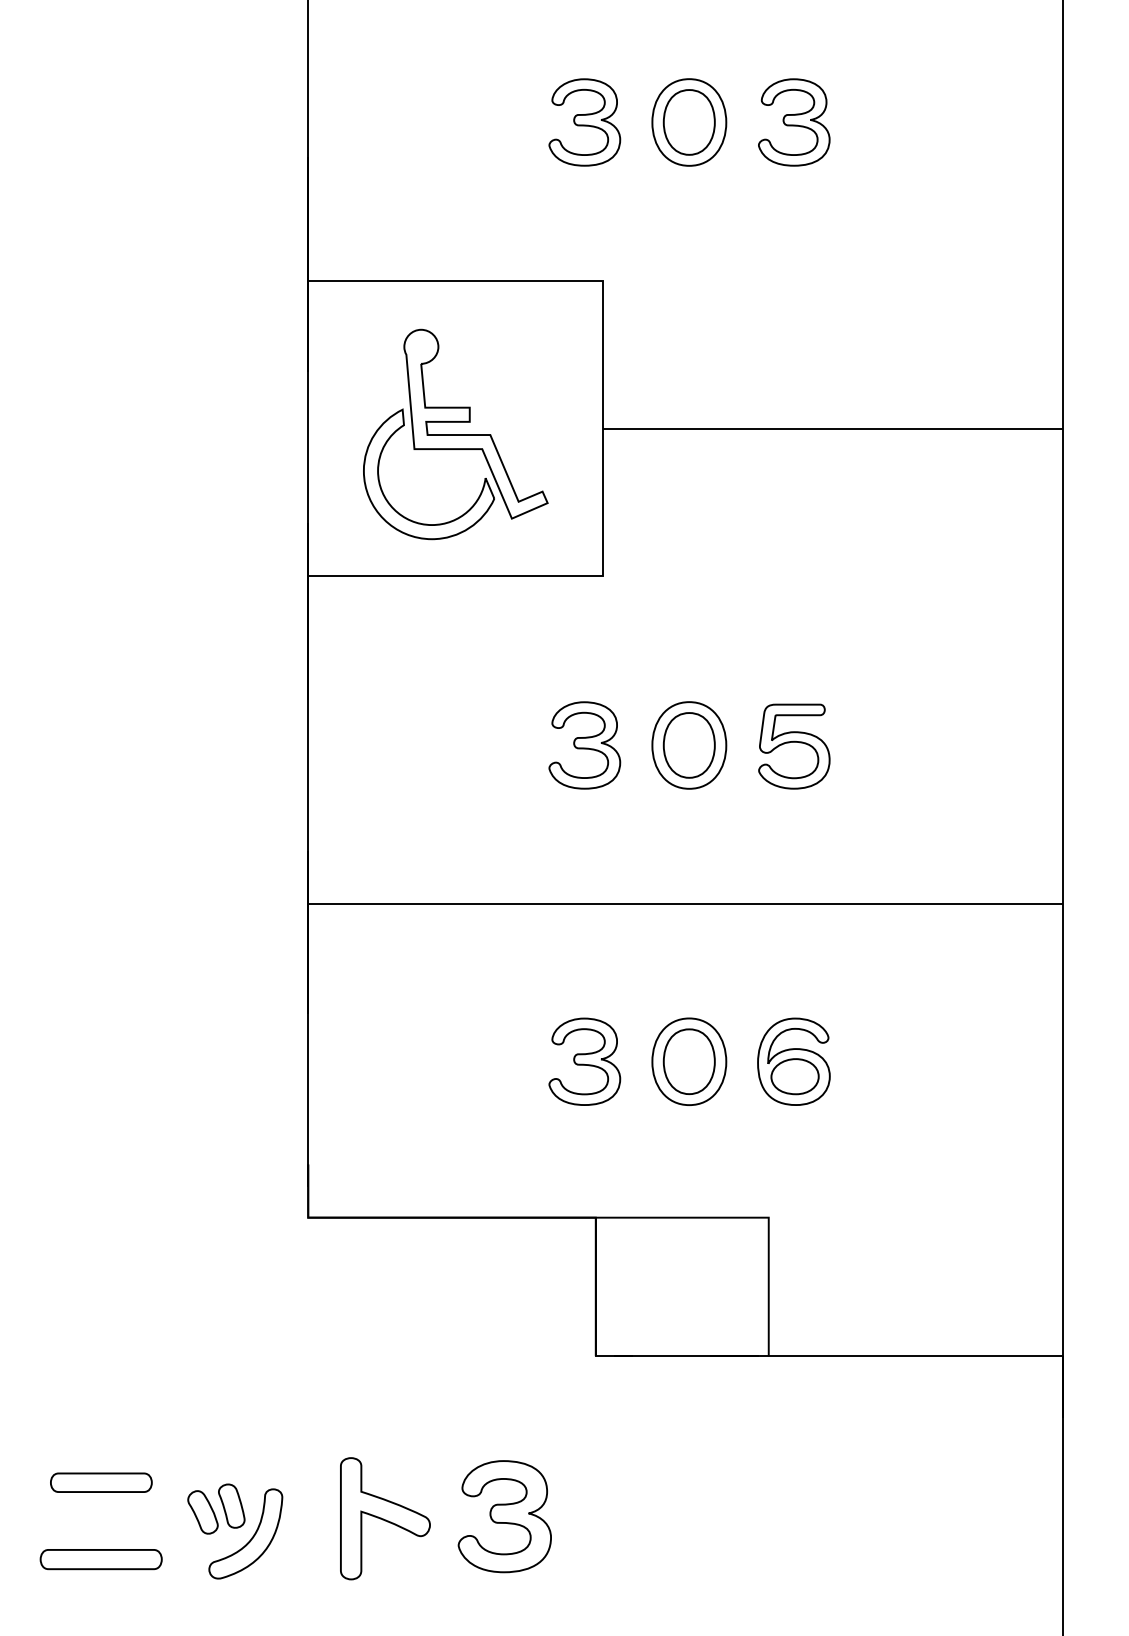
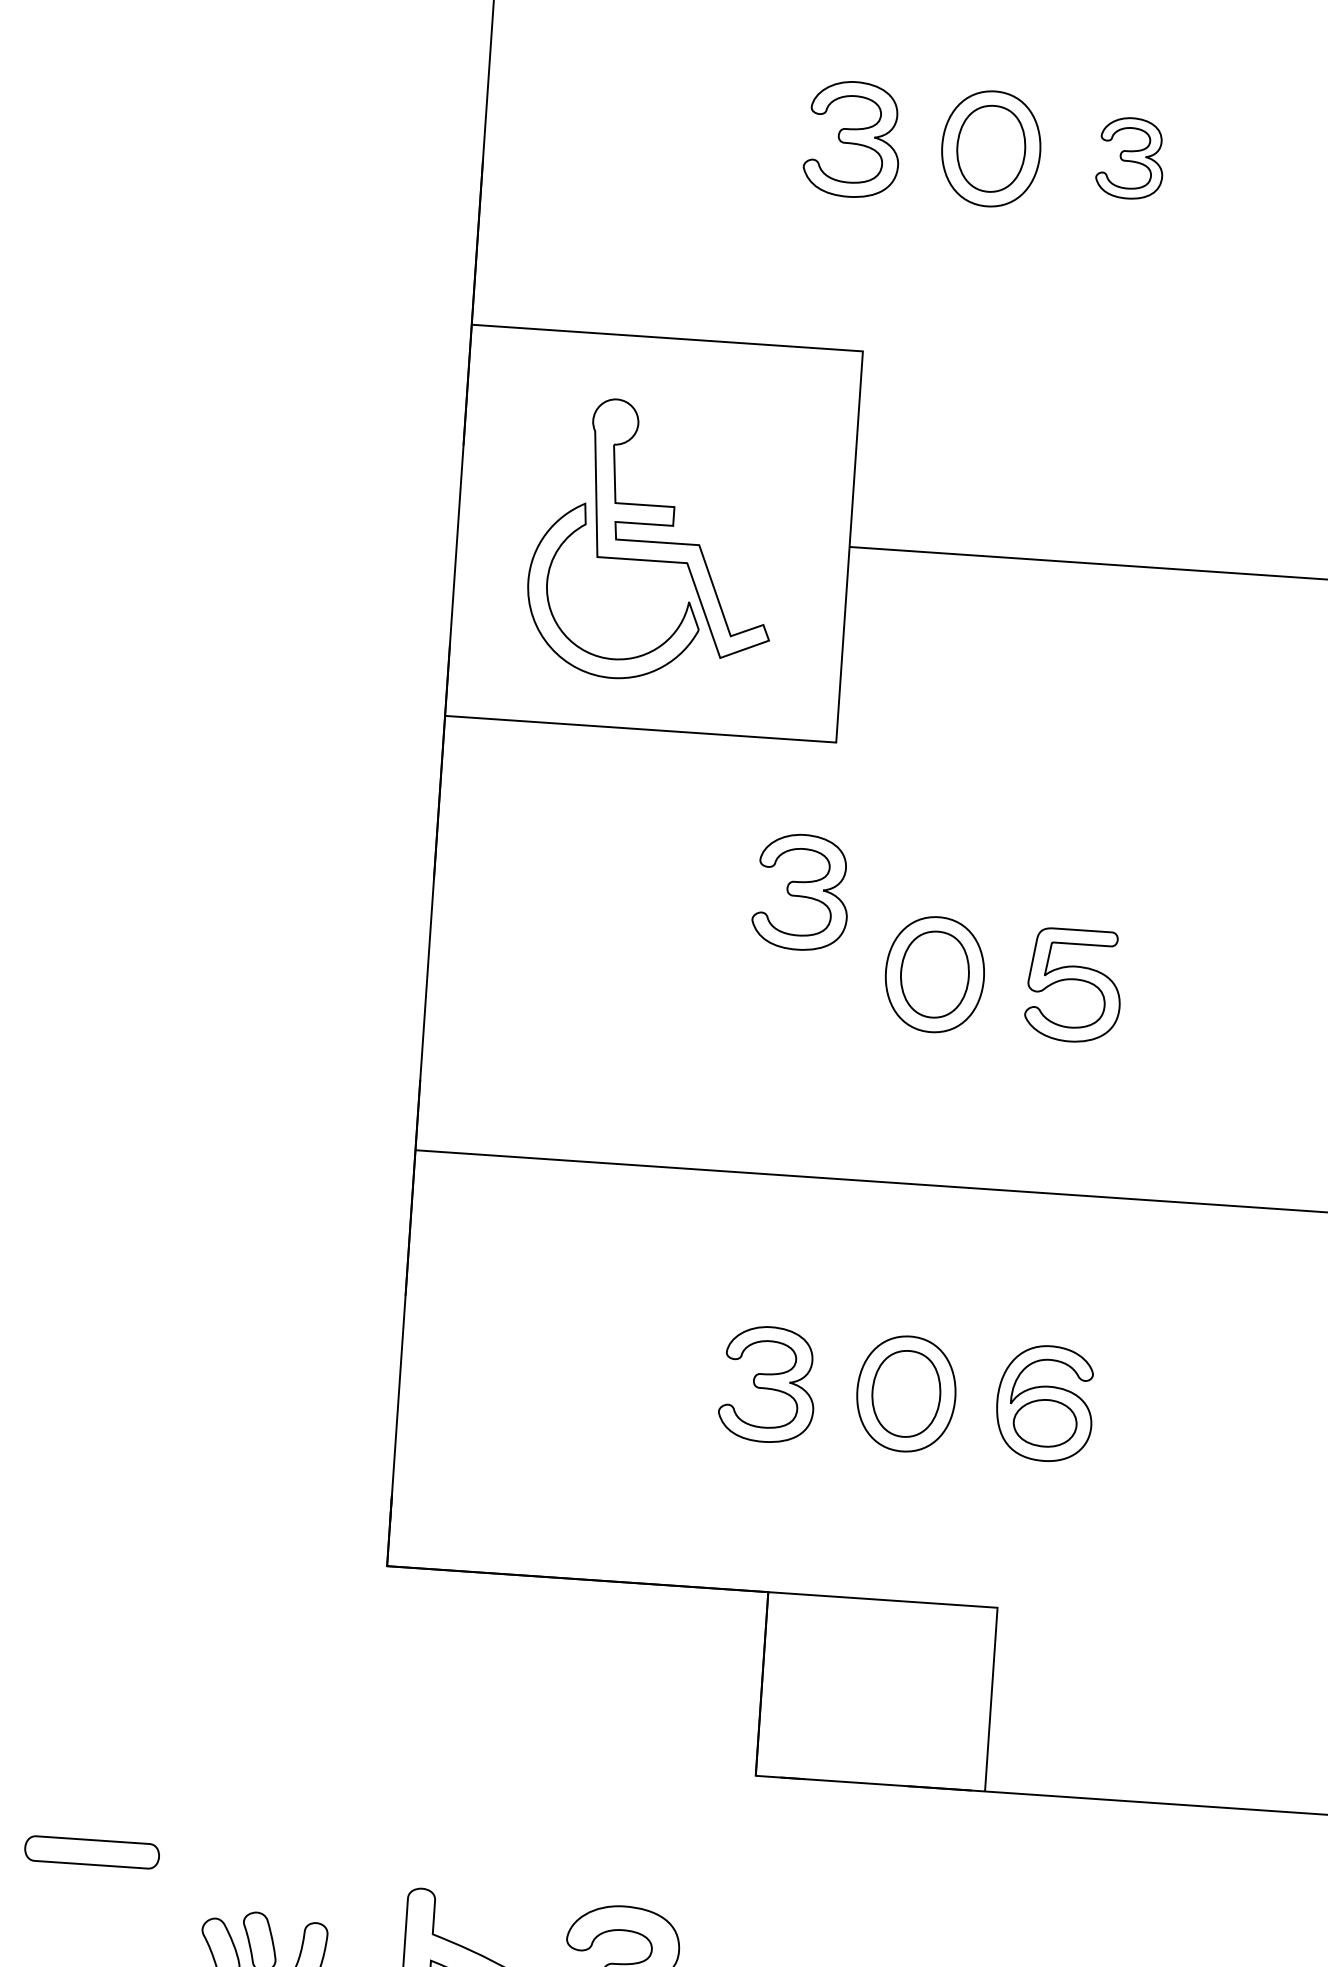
part: (794, 122) -> (1130, 158), size x0.7
part: (584, 745) -> (800, 892), moved
part: (101, 1482) -> (92, 1852), moved

